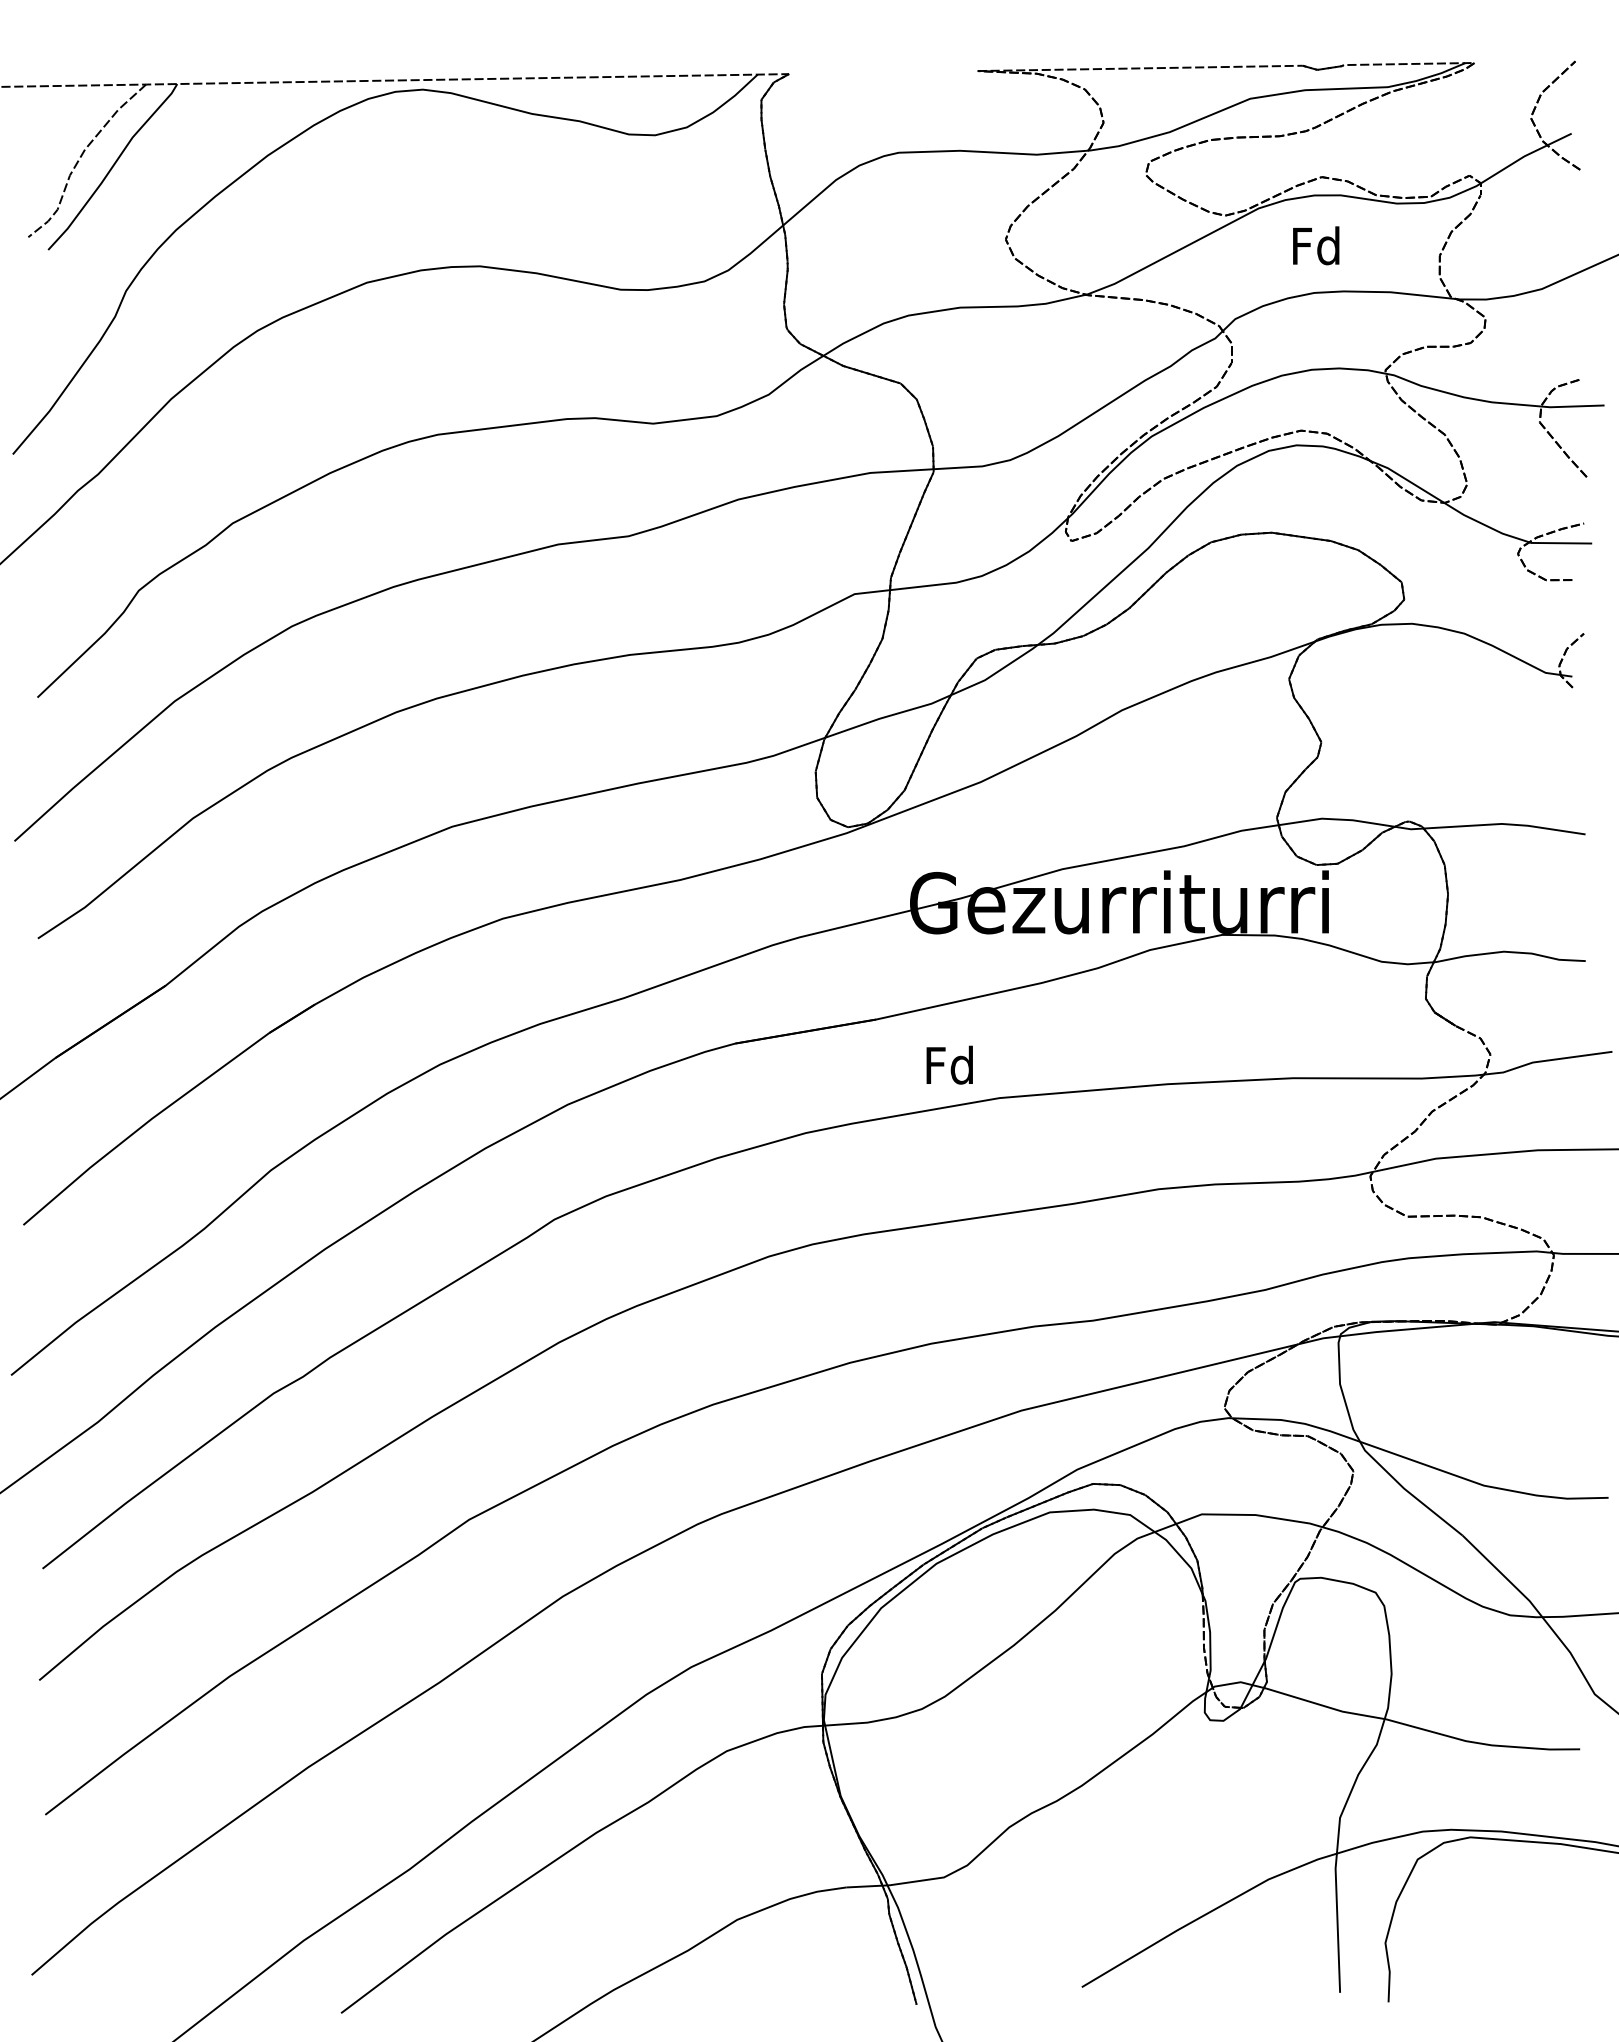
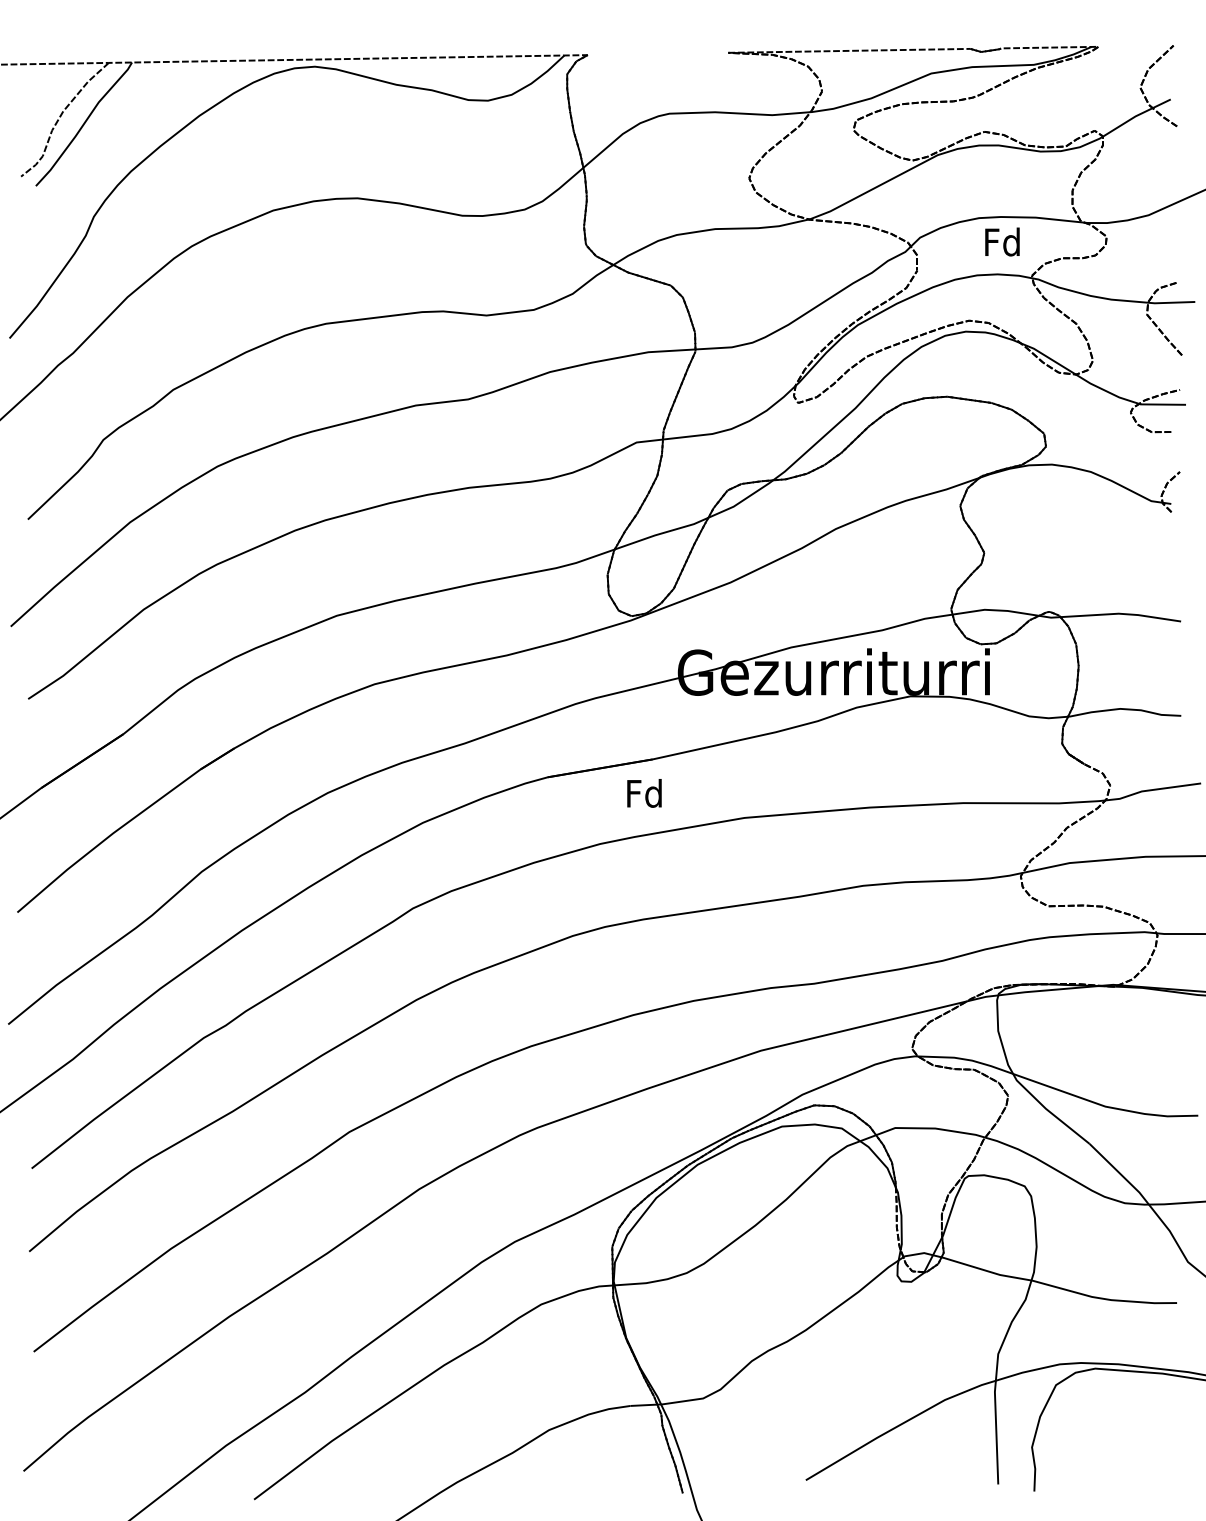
text: (1316, 245) -> (1002, 241), moved
text: (949, 1065) -> (644, 793), moved

